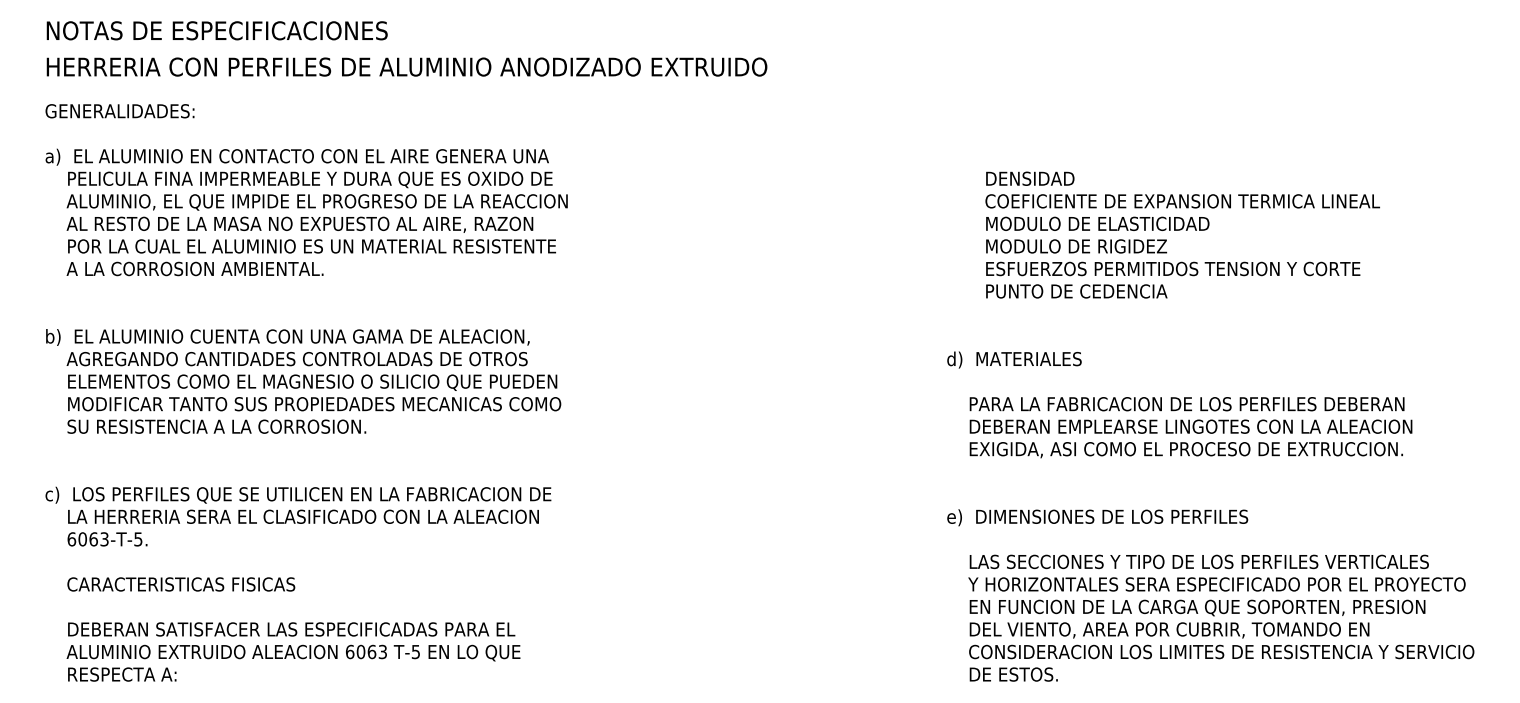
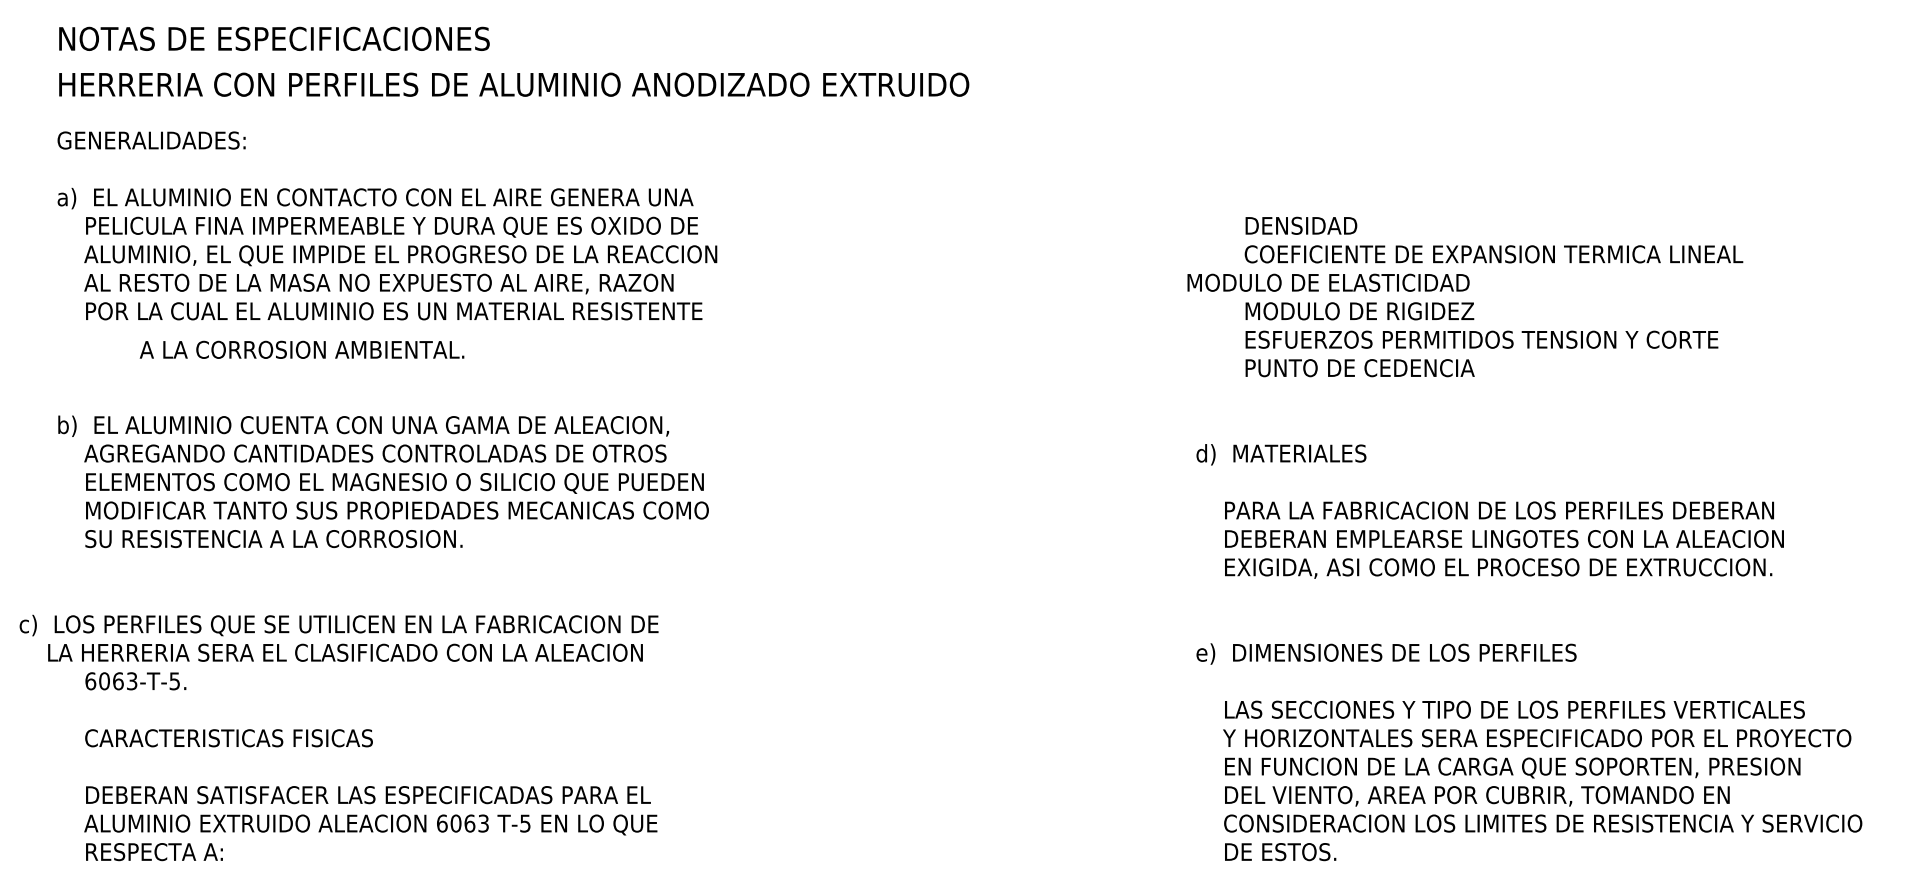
text: (1097, 223) -> (1328, 282), moved
text: (194, 268) -> (301, 349), moved
text: (298, 504) -> (339, 637), moved

